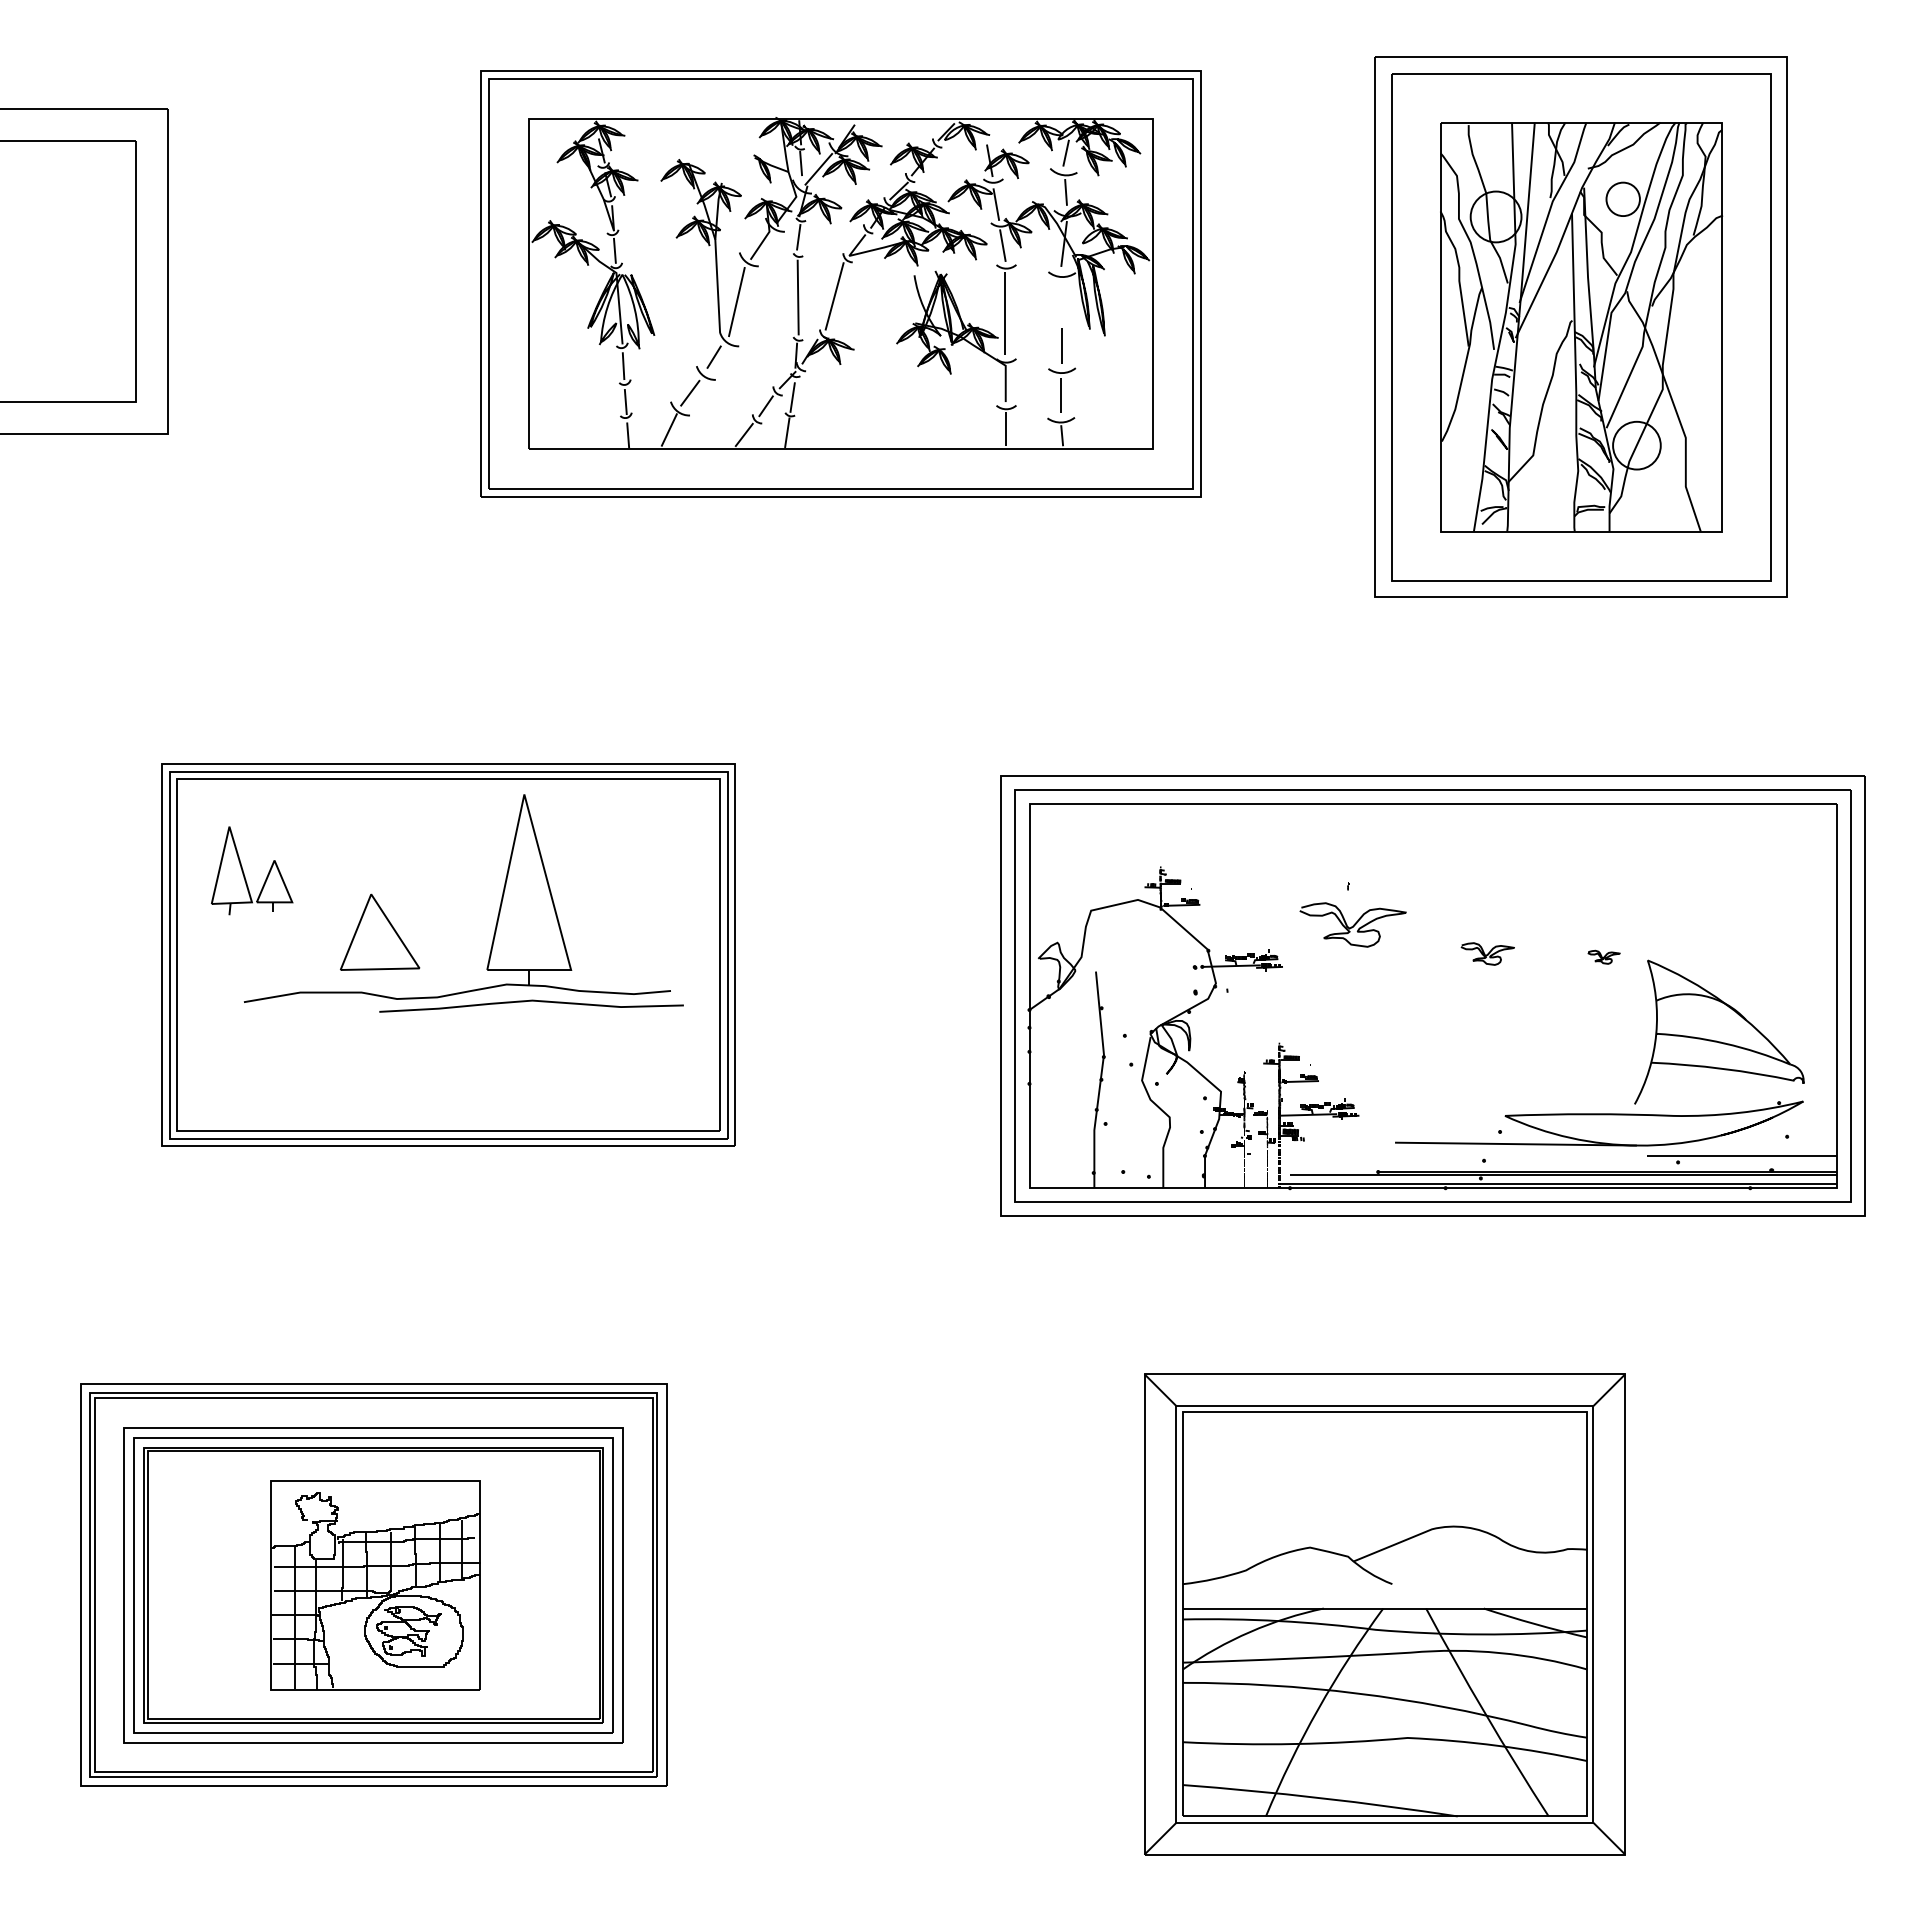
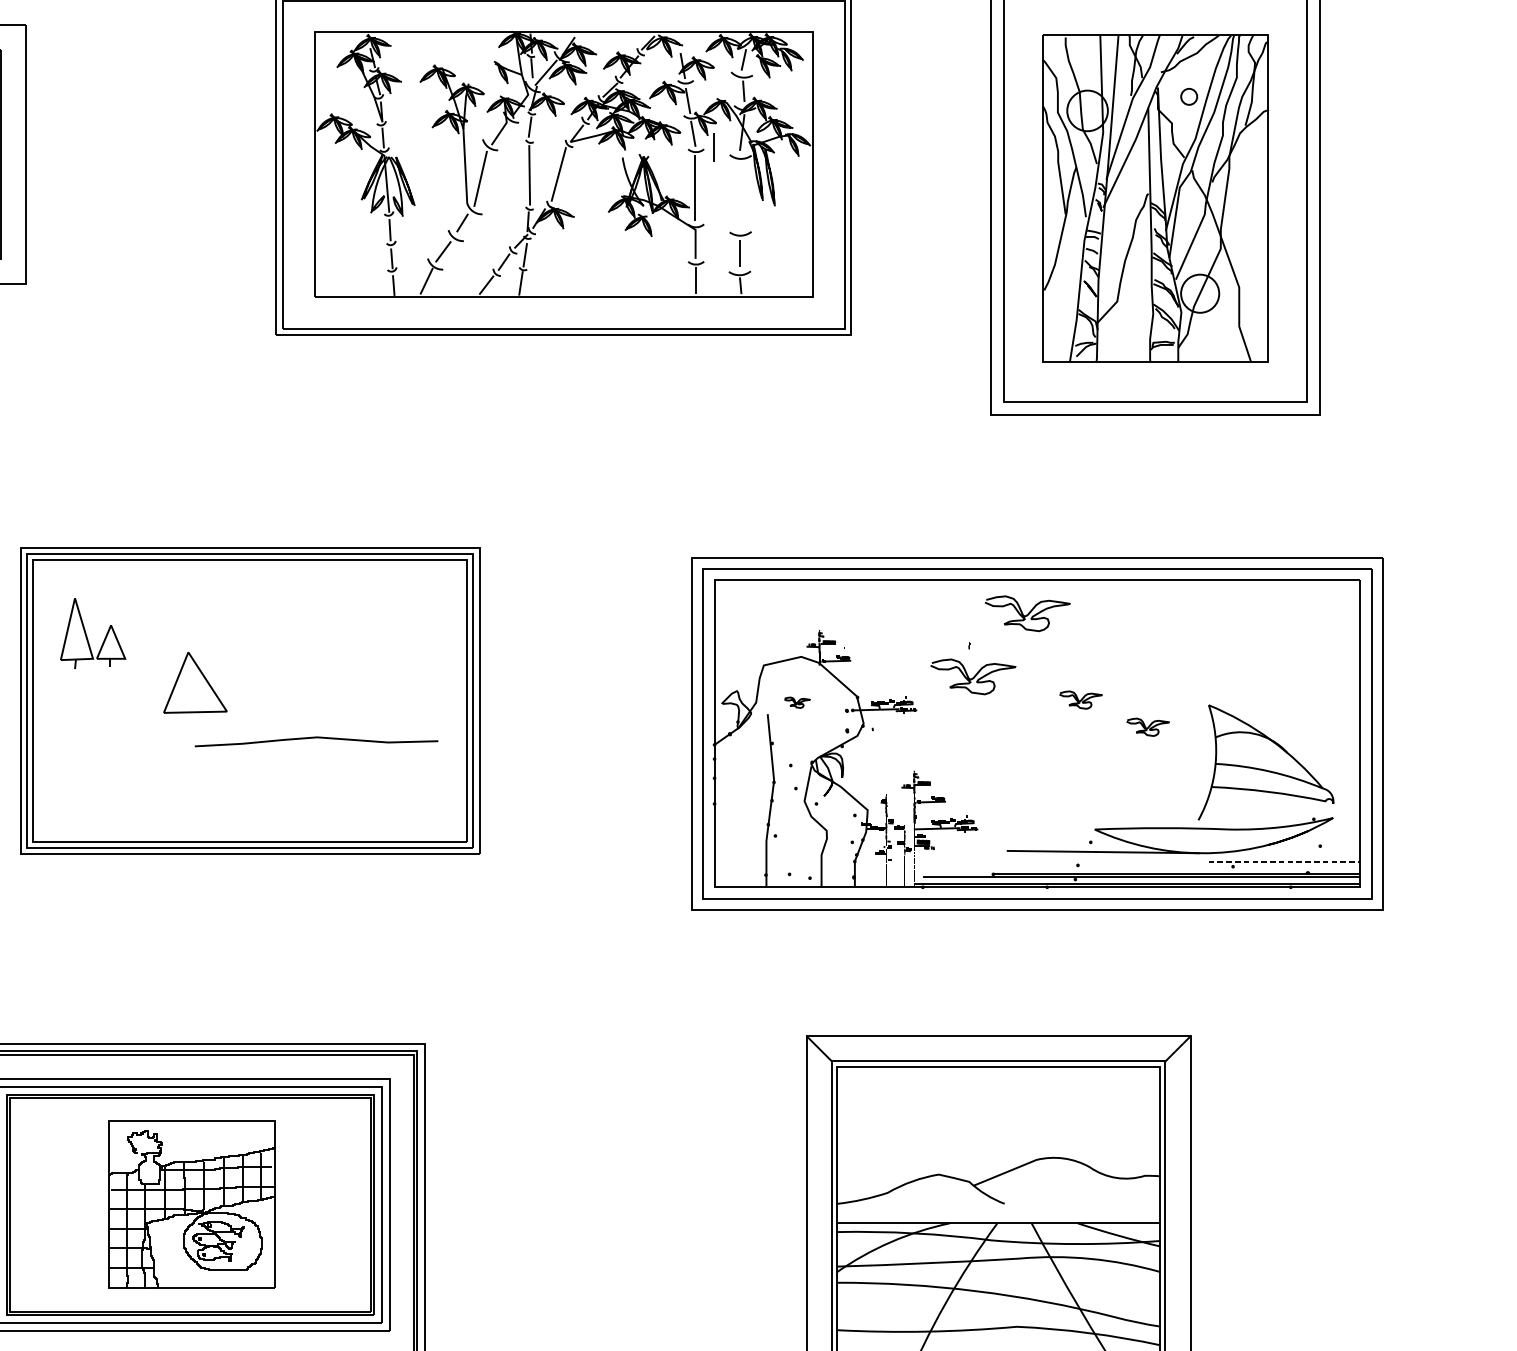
circle: (1622, 199) -> (1188, 96), size x0.6
line: (1061, 345) -> (712, 147), moved
curve: (1421, 845) -> (1027, 613), added
part: (499, 906) -> (290, 662), removed
curve: (1603, 956) -> (796, 702), moved
curve: (1571, 987) -> (1147, 726), added
line: (1742, 1156) -> (1284, 861), solid -> dashed

